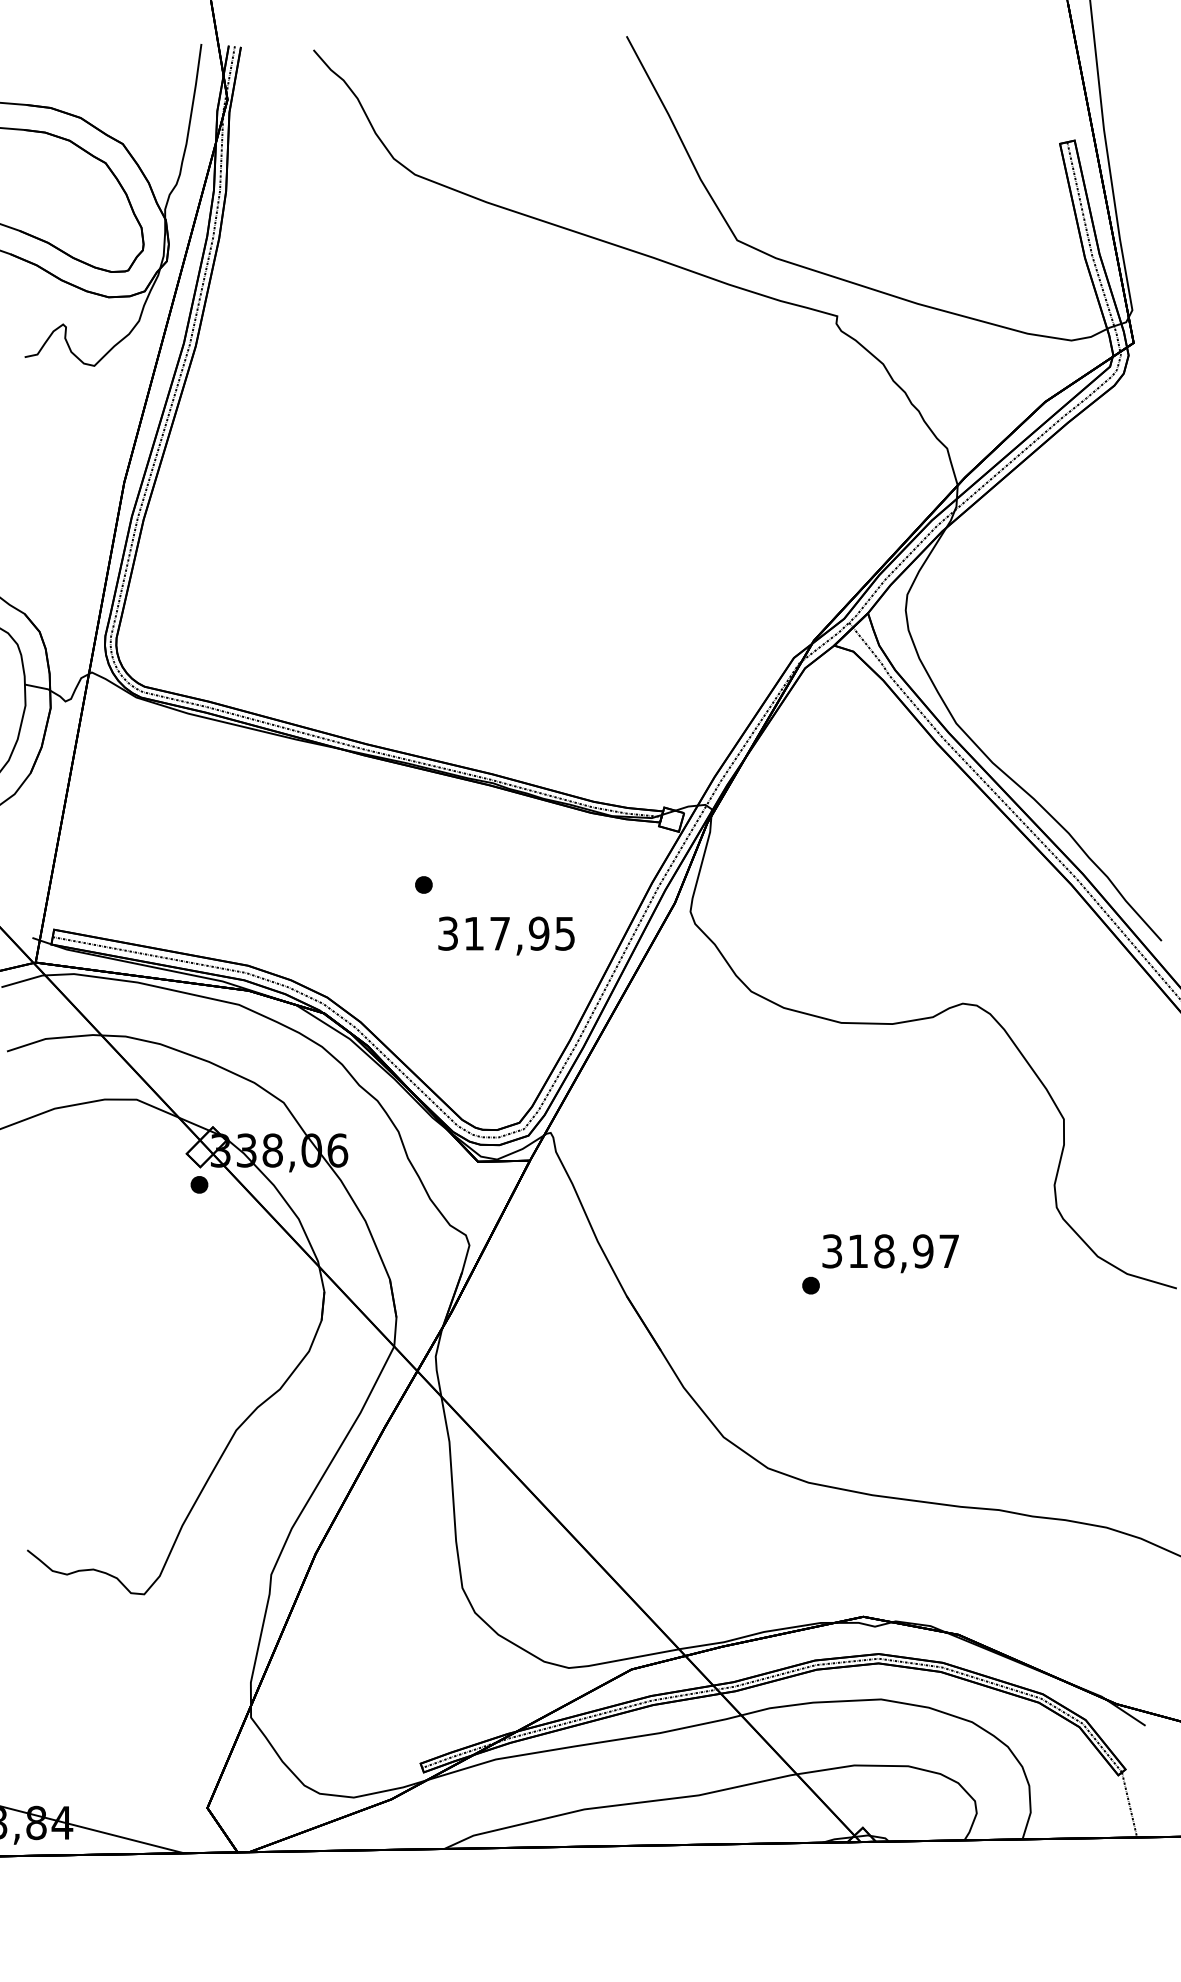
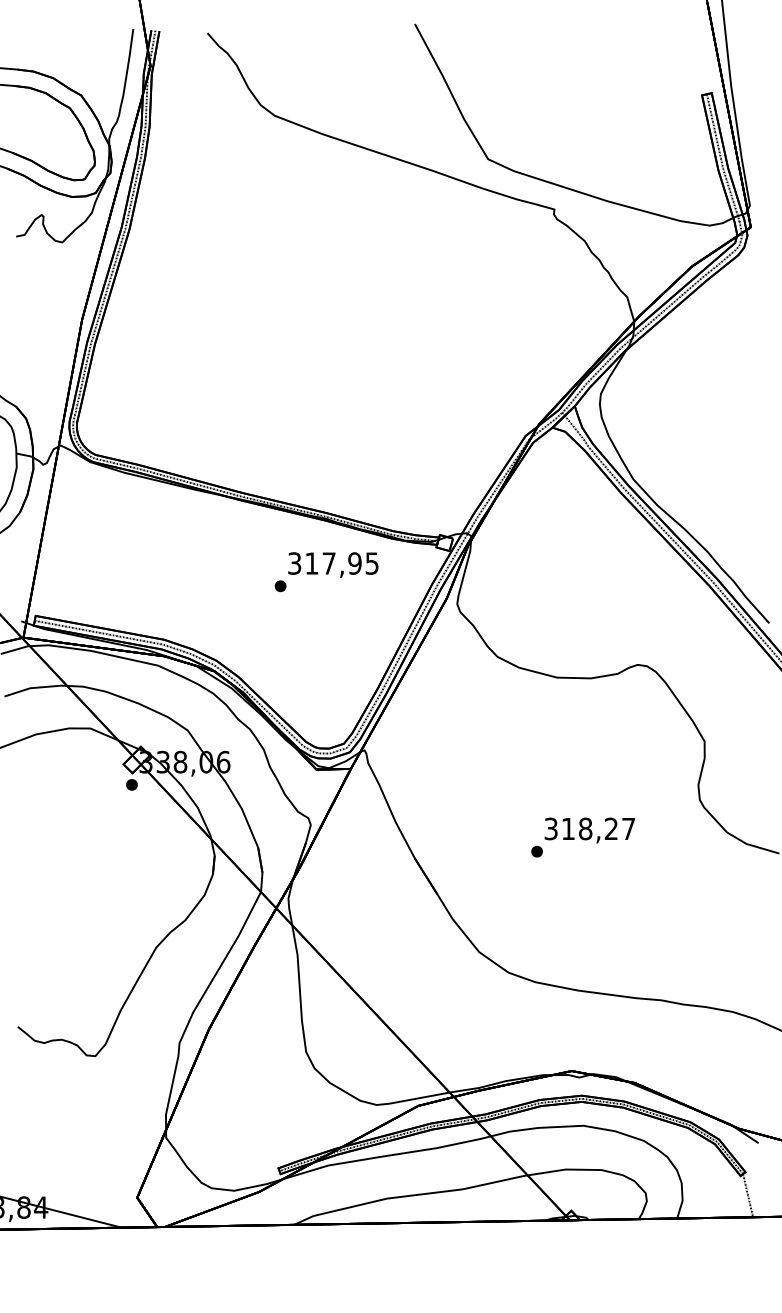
text: (506, 935) -> (333, 564), moved
text: (923, 1250) -> (611, 828), 318,97 -> 318,27

